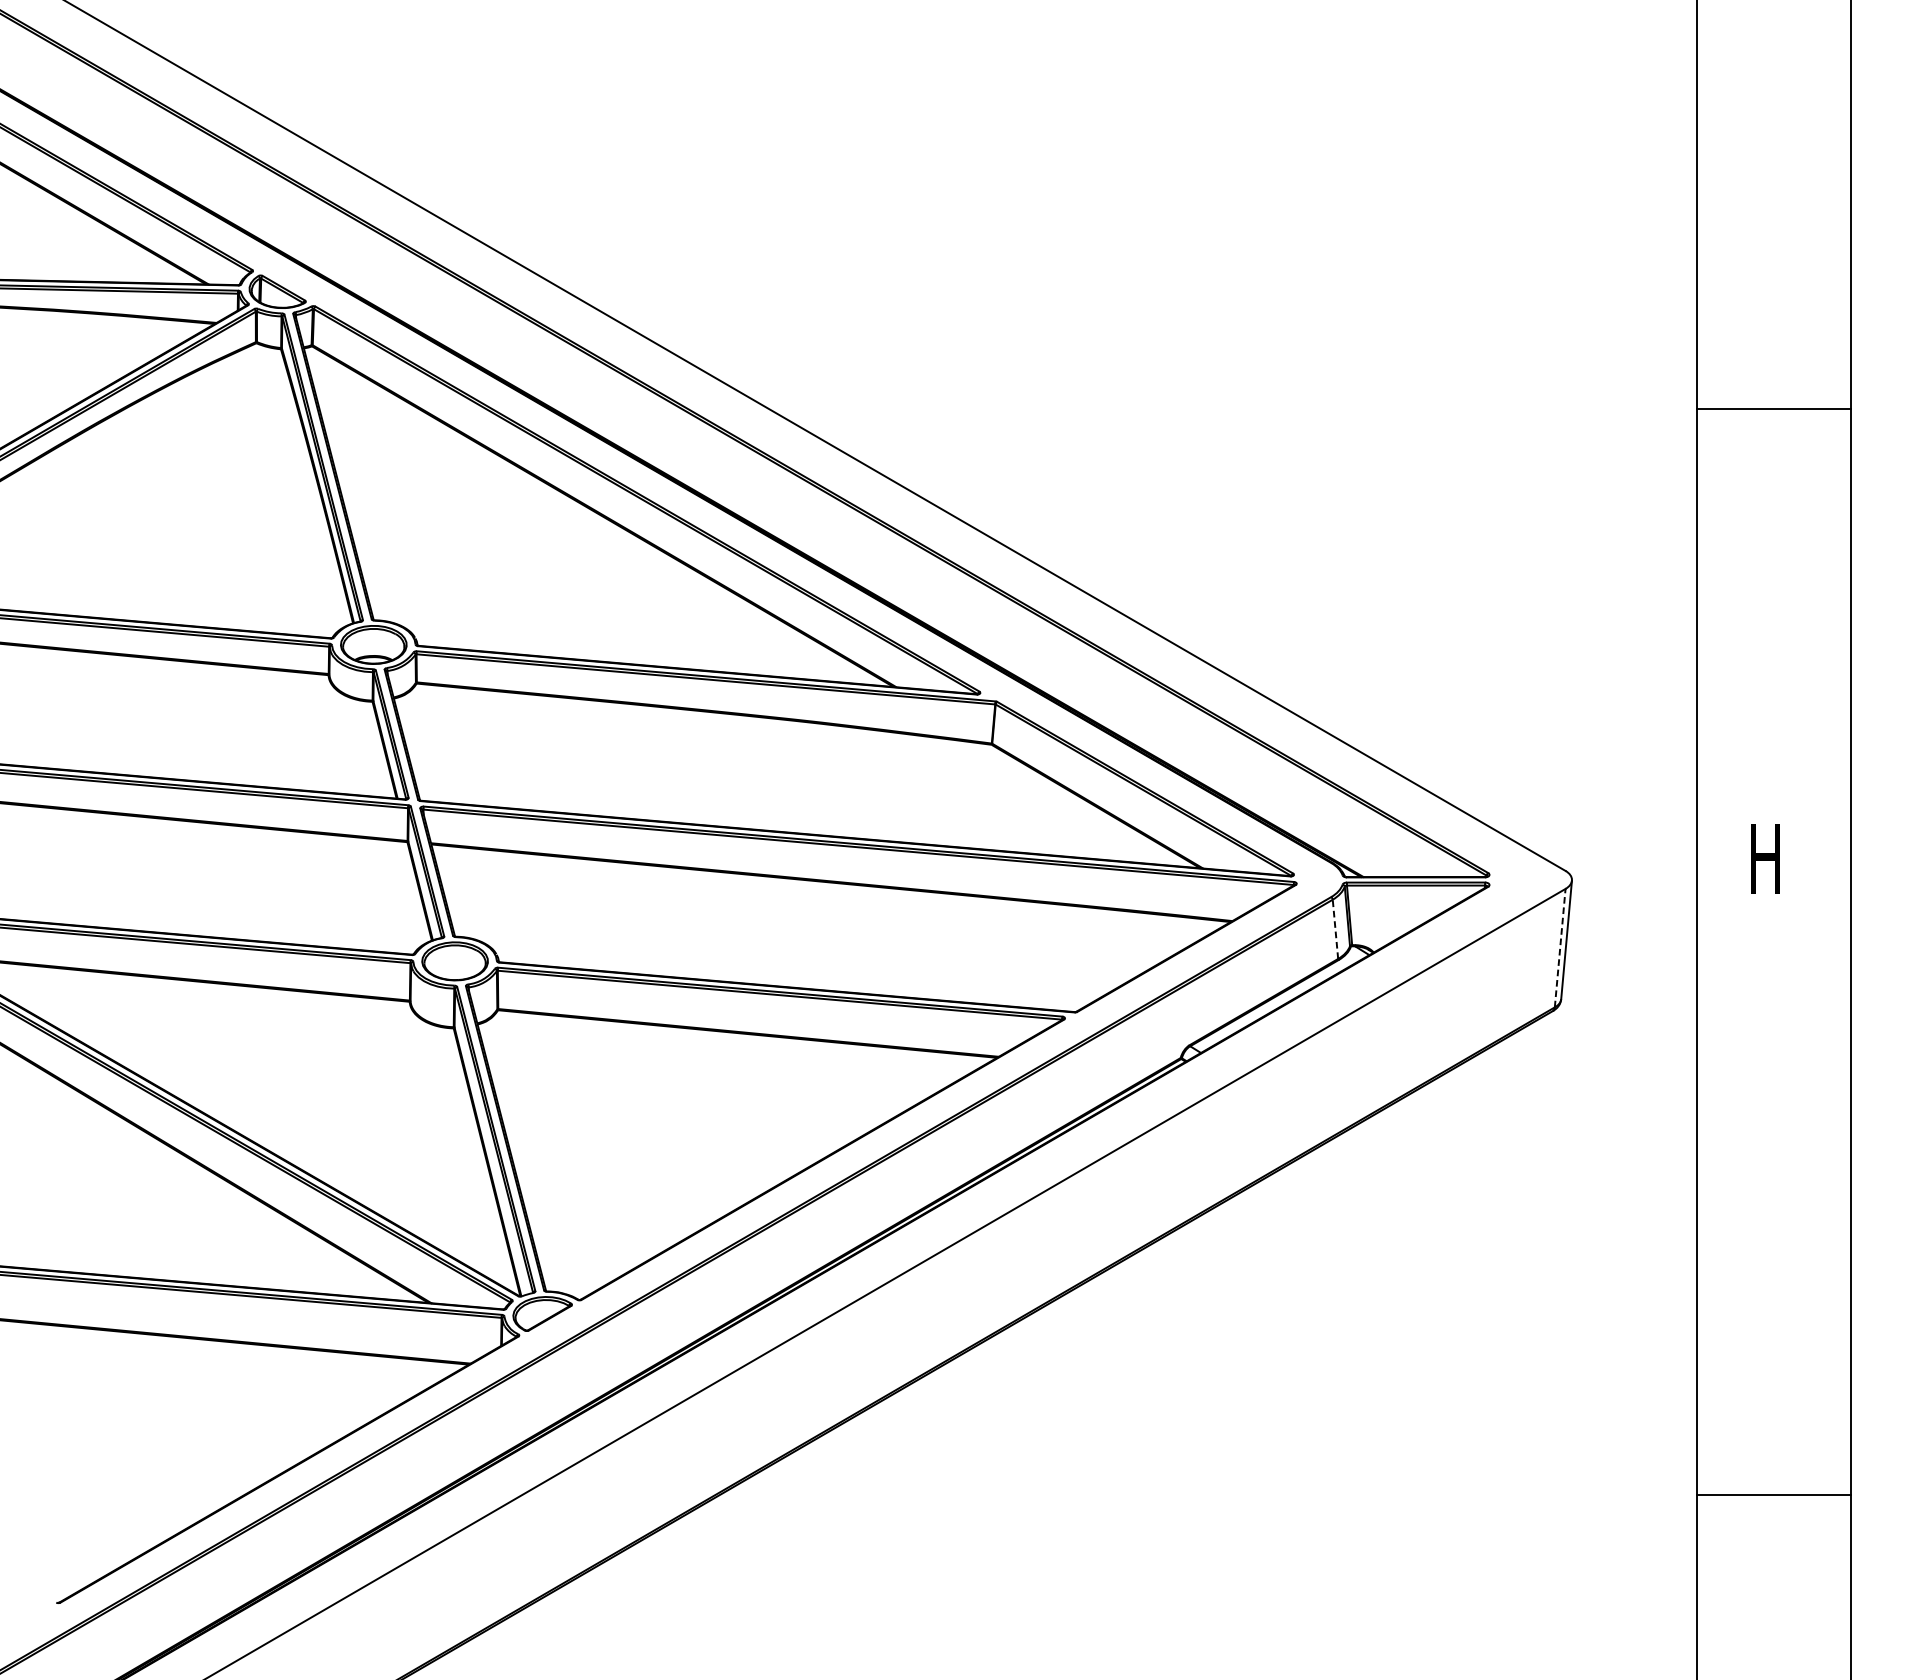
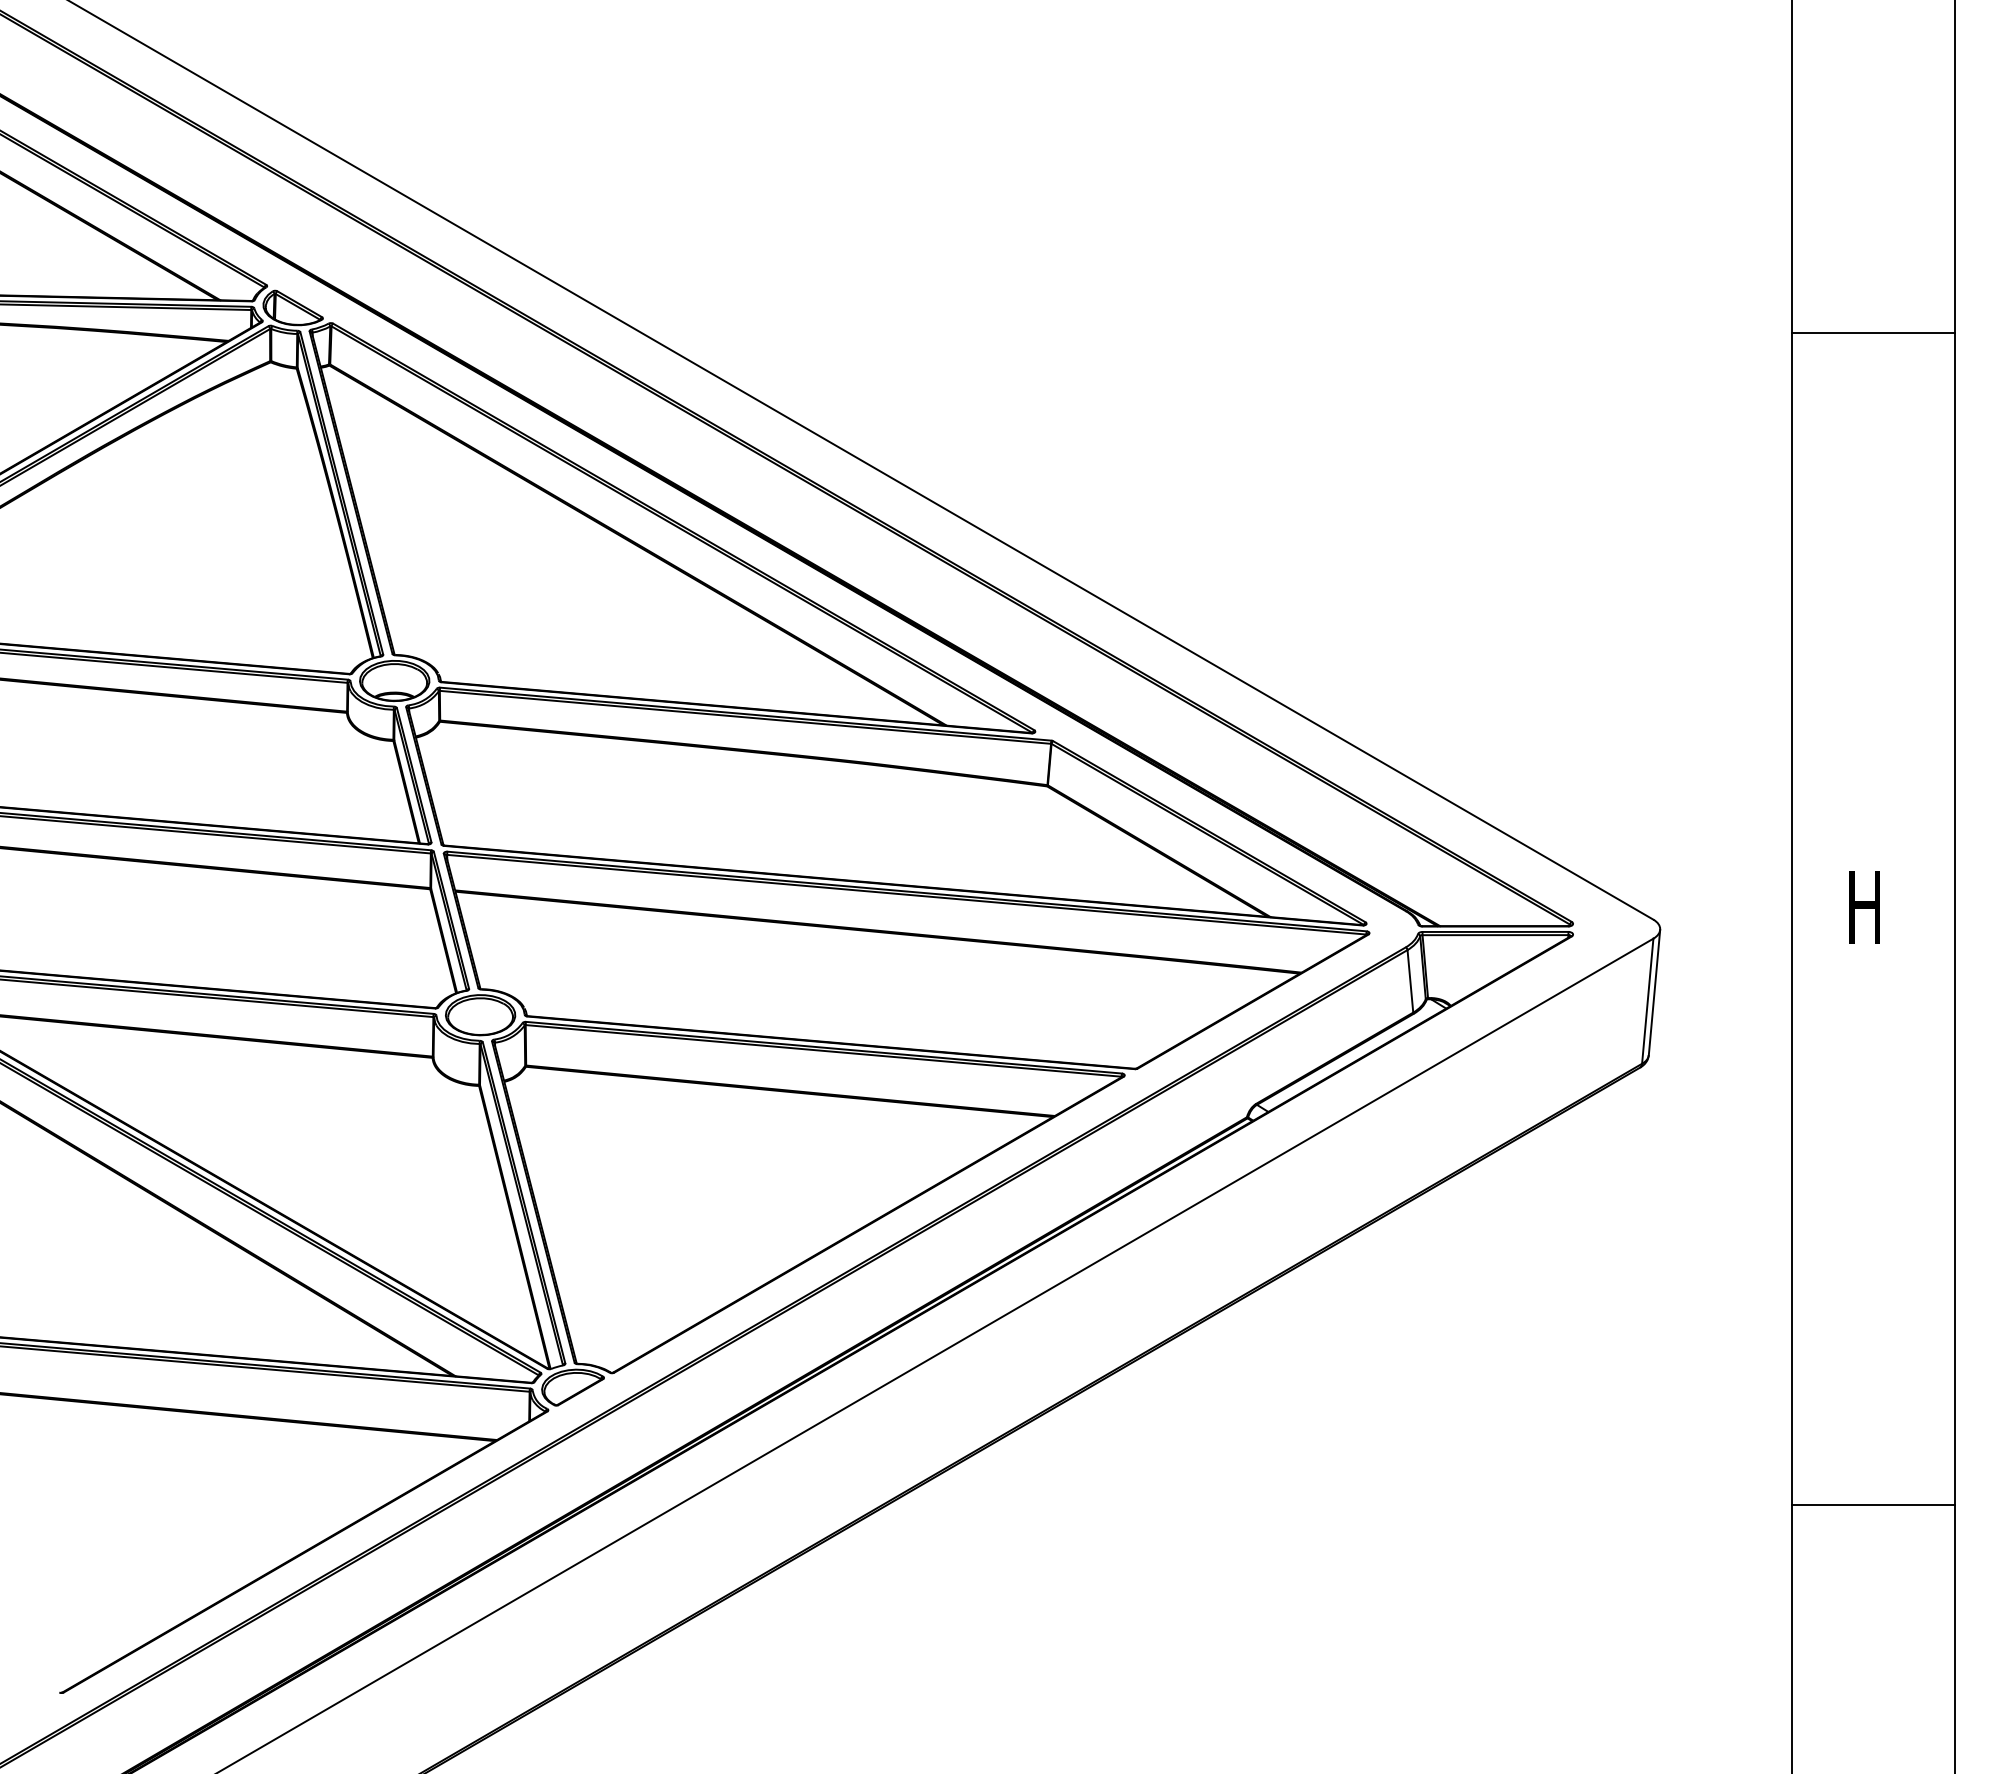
line: (1773, 408) -> (1873, 332), moved
line: (1335, 928) -> (1410, 980), dashed -> solid
line: (1559, 948) -> (1647, 1001), dashed -> solid
line: (1773, 1495) -> (1873, 1505), moved

